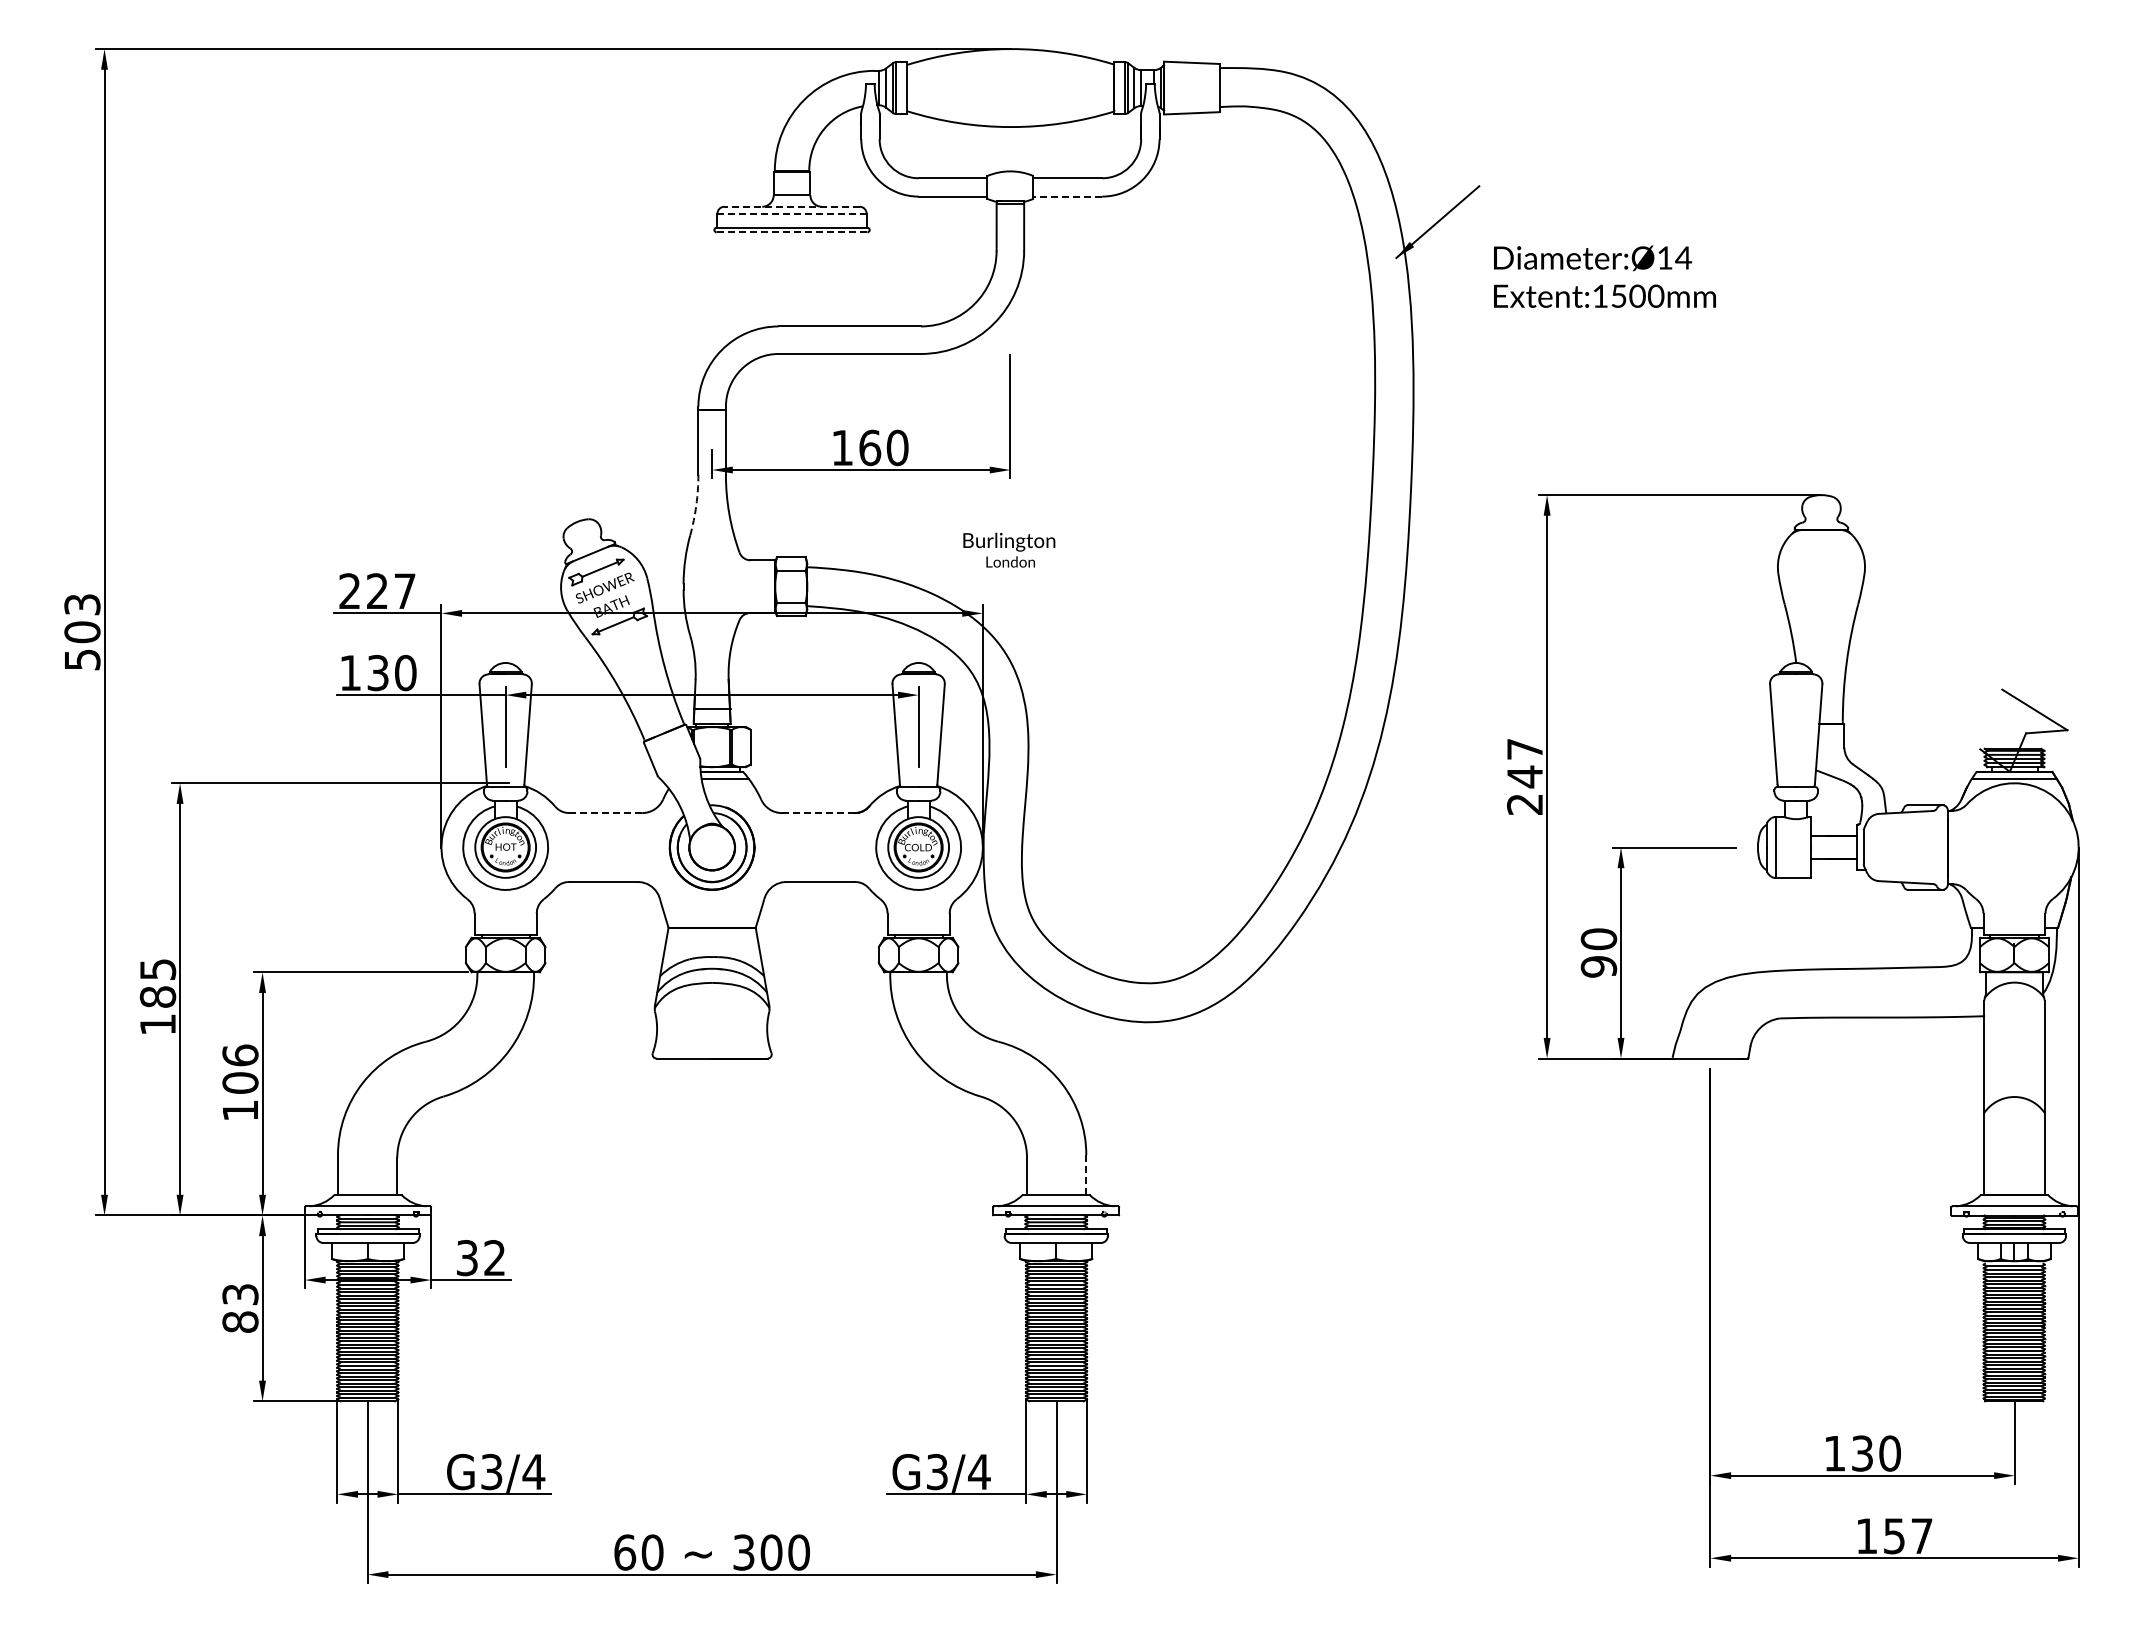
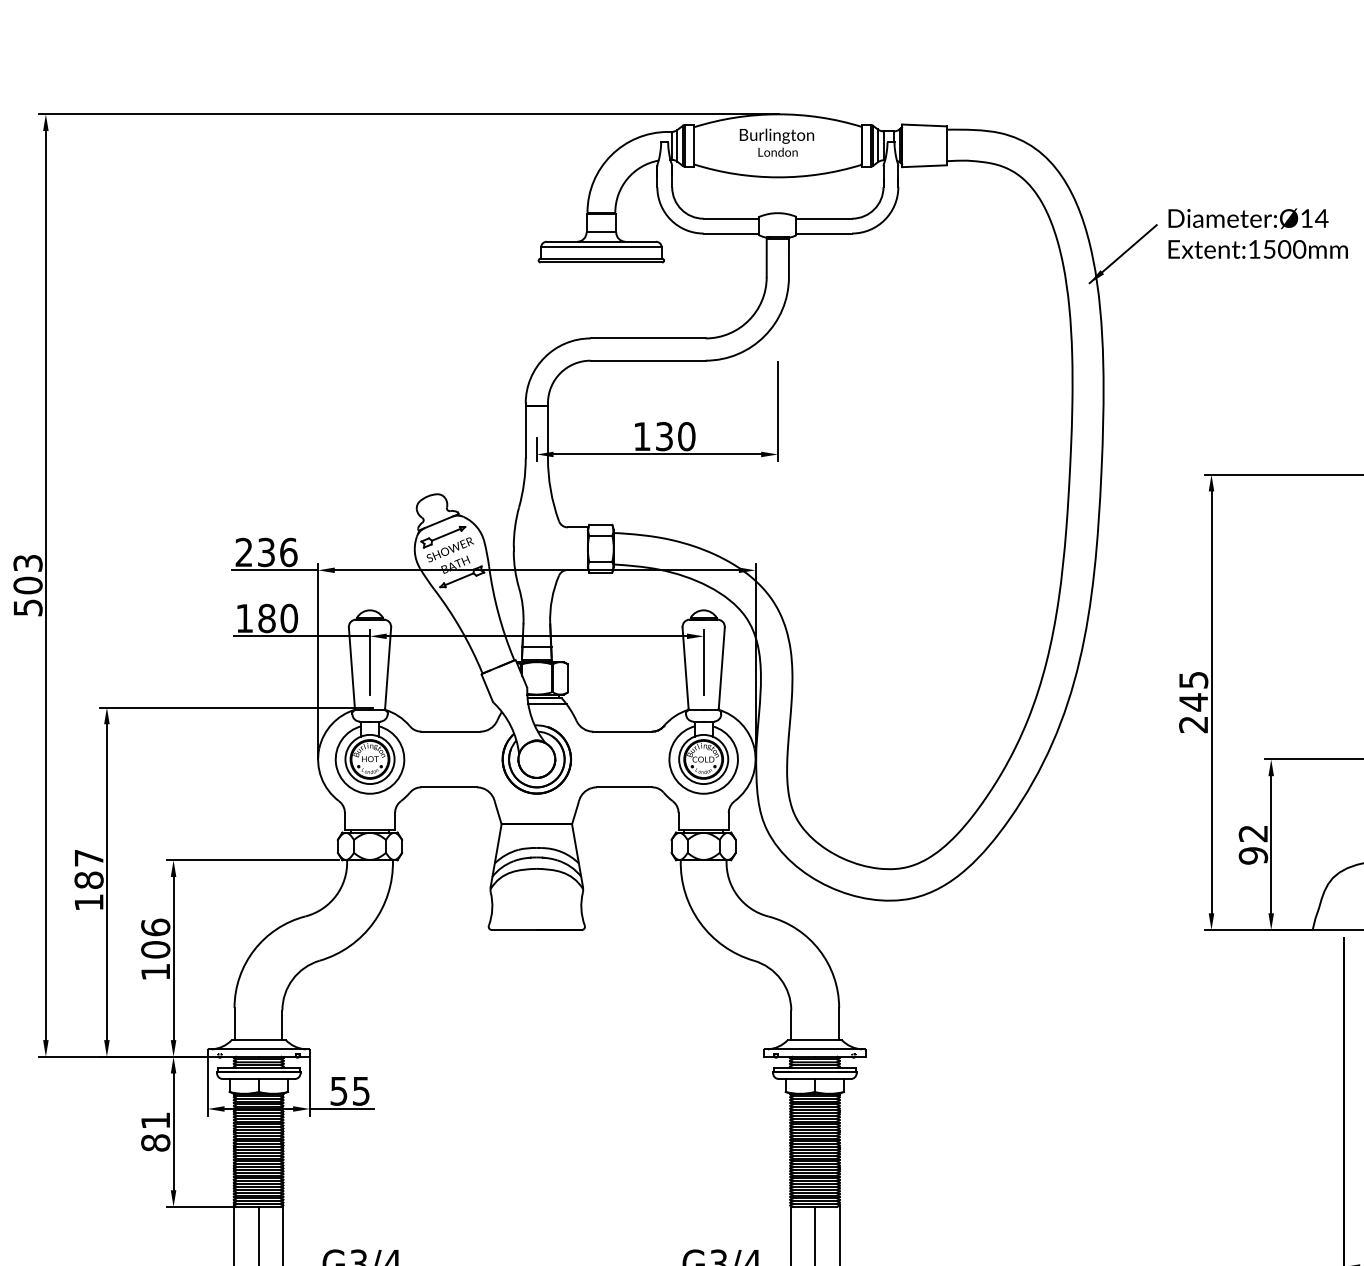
line: (1067, 196) -> (823, 233), dashed -> solid
line: (792, 206) -> (601, 241), dashed -> solid
line: (792, 213) -> (601, 247), dashed -> solid
line: (791, 232) -> (600, 262), dashed -> solid
text: (1604, 276) -> (1257, 233), moved
text: (870, 447) -> (664, 436), 160 -> 130
arc: (696, 505) -> (524, 483), dashed -> solid
text: (1009, 549) -> (777, 142), moved
text: (391, 591) -> (277, 552), 227 -> 236
text: (377, 673) -> (266, 618), 130 -> 180
text: (1525, 749) -> (1194, 680), 247 -> 245
line: (606, 813) -> (451, 731), dashed -> solid
line: (819, 813) -> (623, 731), dashed -> solid
text: (1598, 939) -> (1253, 833), 90 -> 92
text: (158, 969) -> (89, 858), 185 -> 187
line: (1086, 1174) -> (839, 1023), dashed -> solid
text: (480, 1258) -> (349, 1091), 32 -> 55
text: (240, 1294) -> (155, 1120), 83 -> 81

